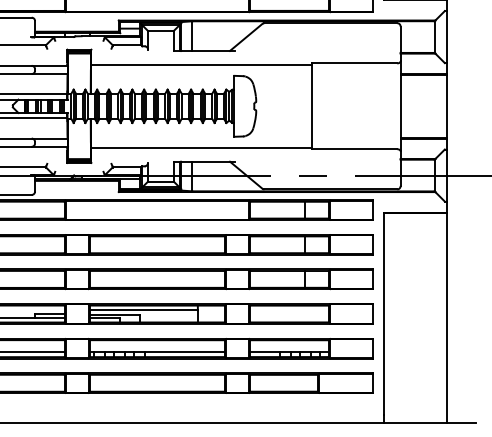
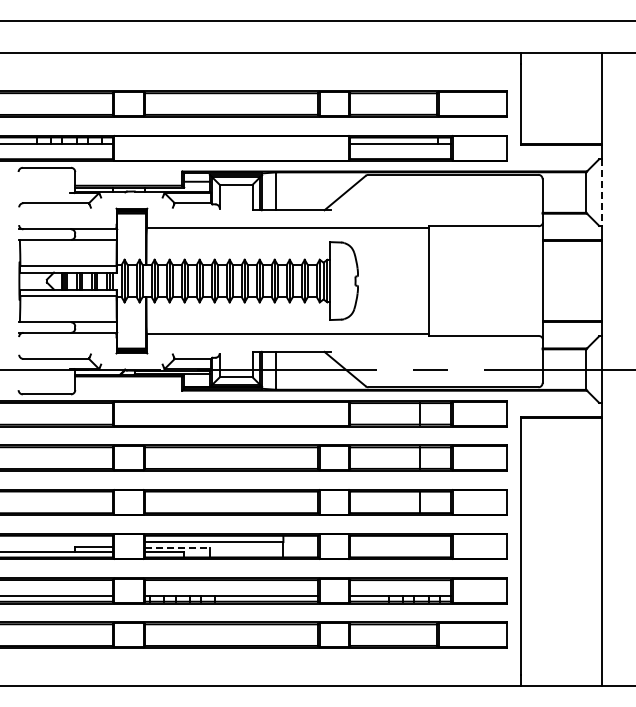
line: (447, 37) -> (602, 193), solid -> dashed
line: (115, 314) -> (177, 547), solid -> dashed

